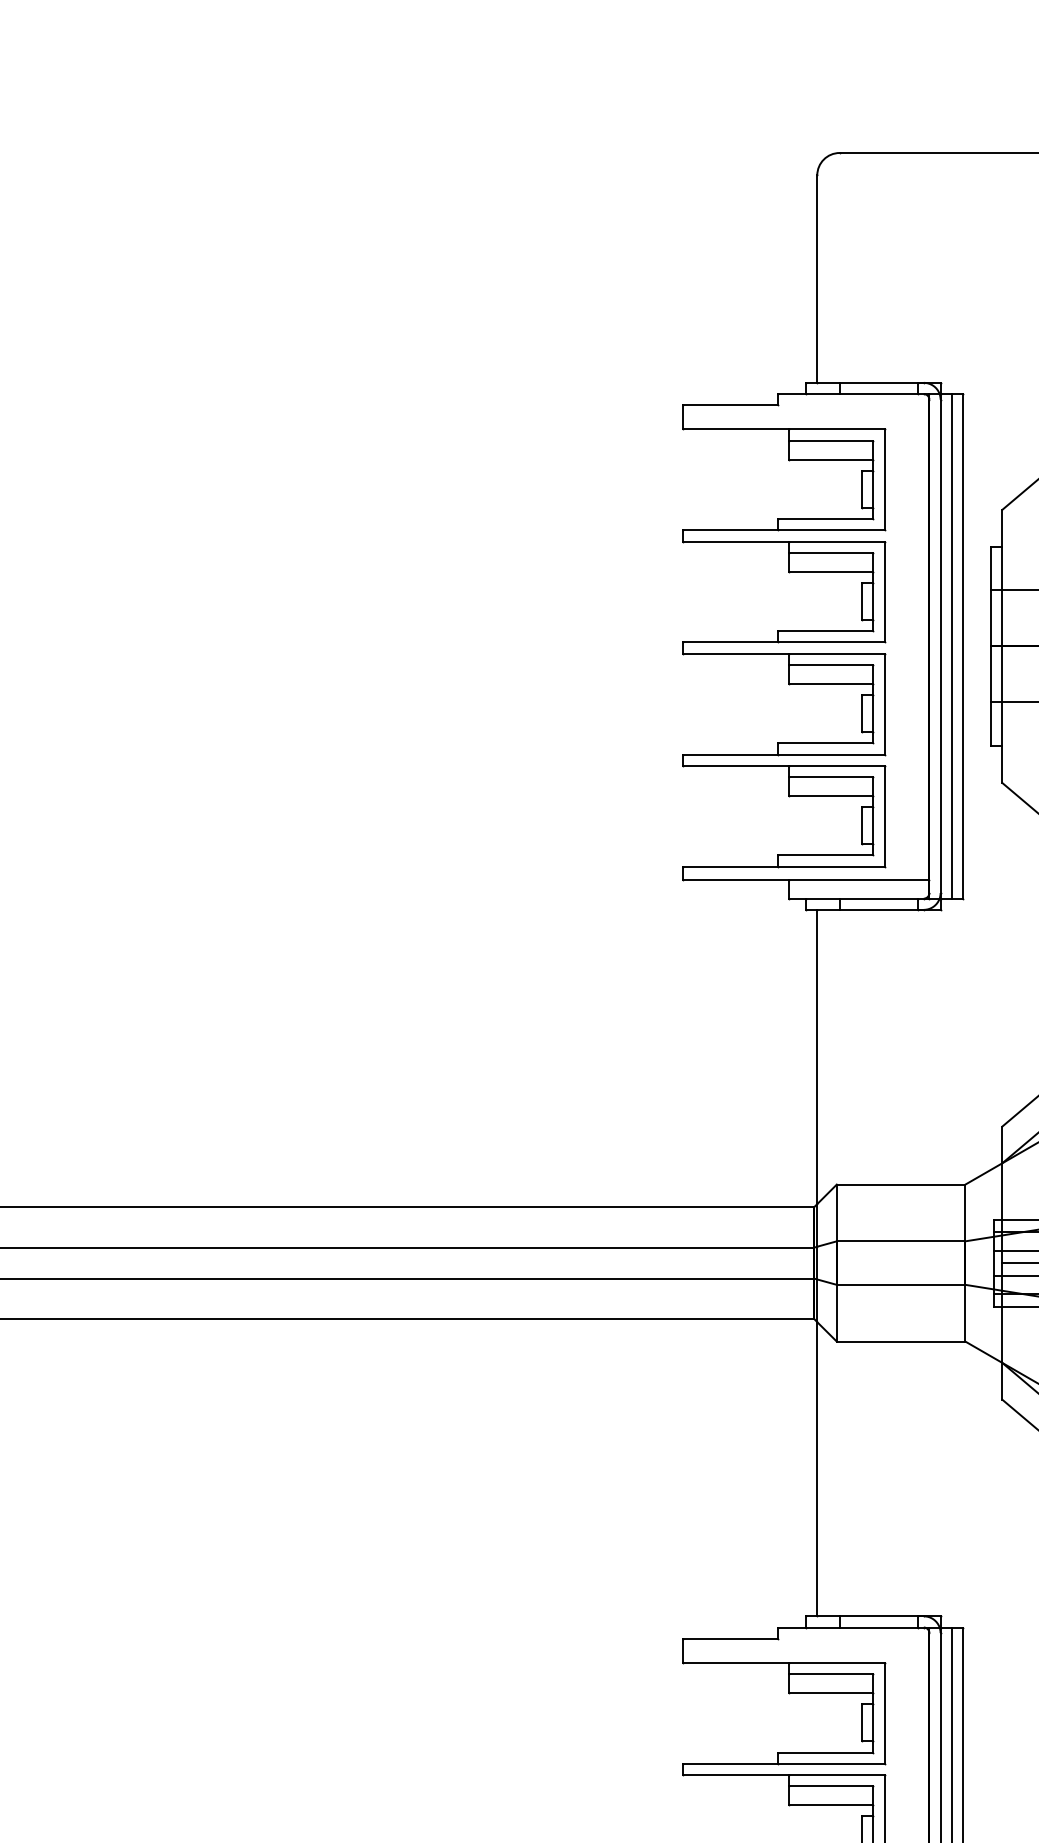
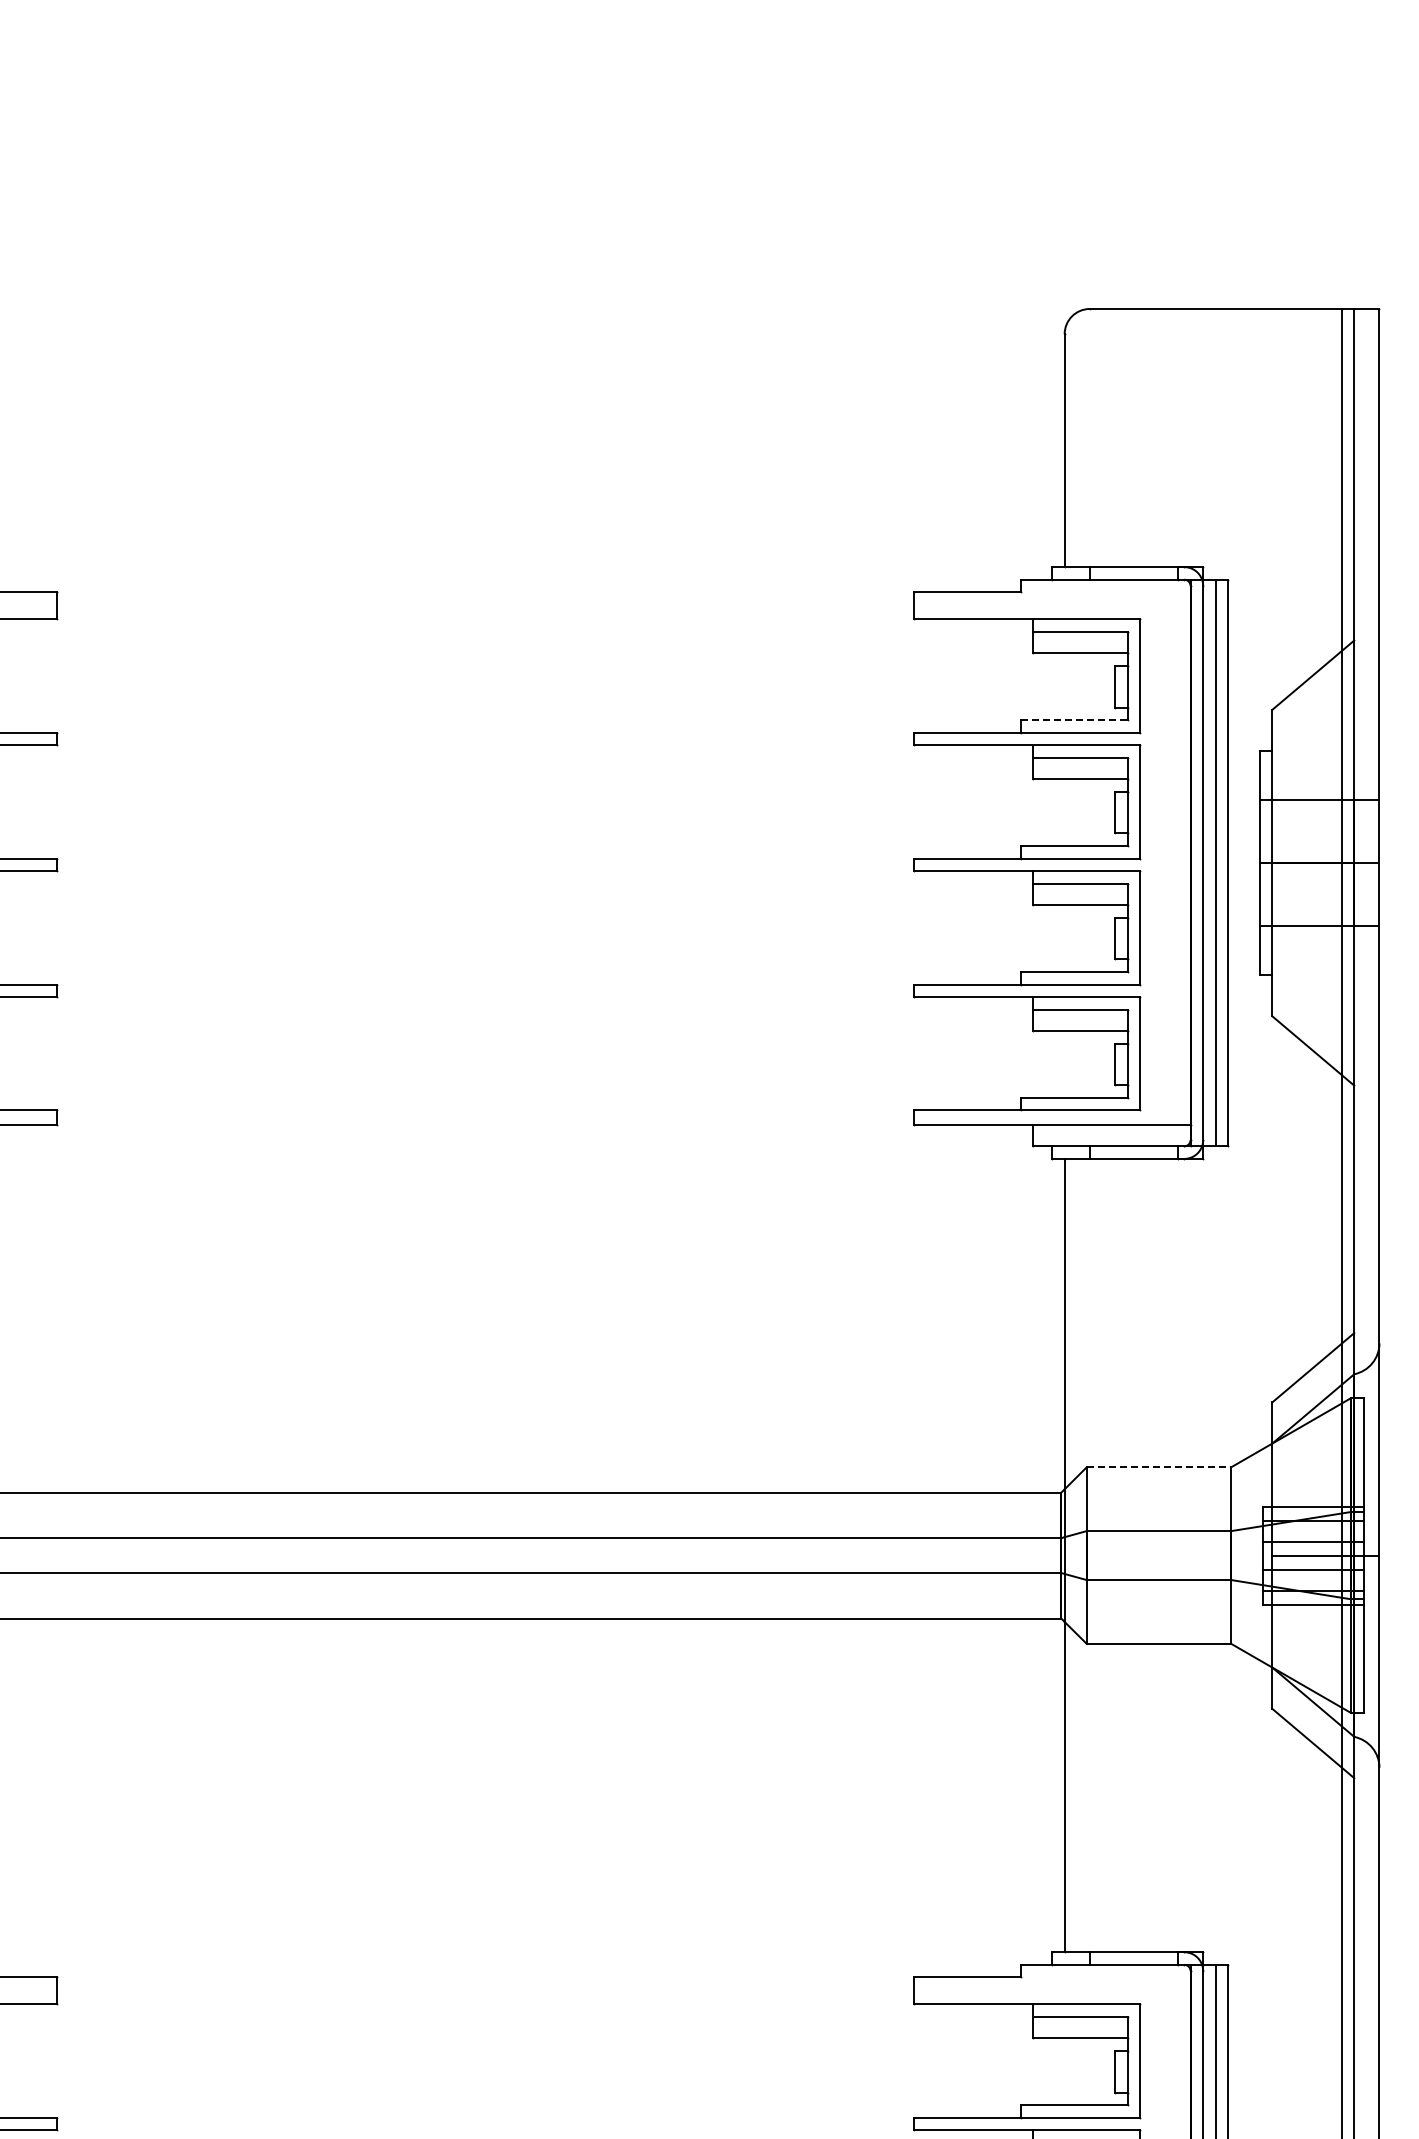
line: (826, 519) -> (1074, 720), solid -> dashed
line: (901, 1184) -> (1159, 1467), solid -> dashed

